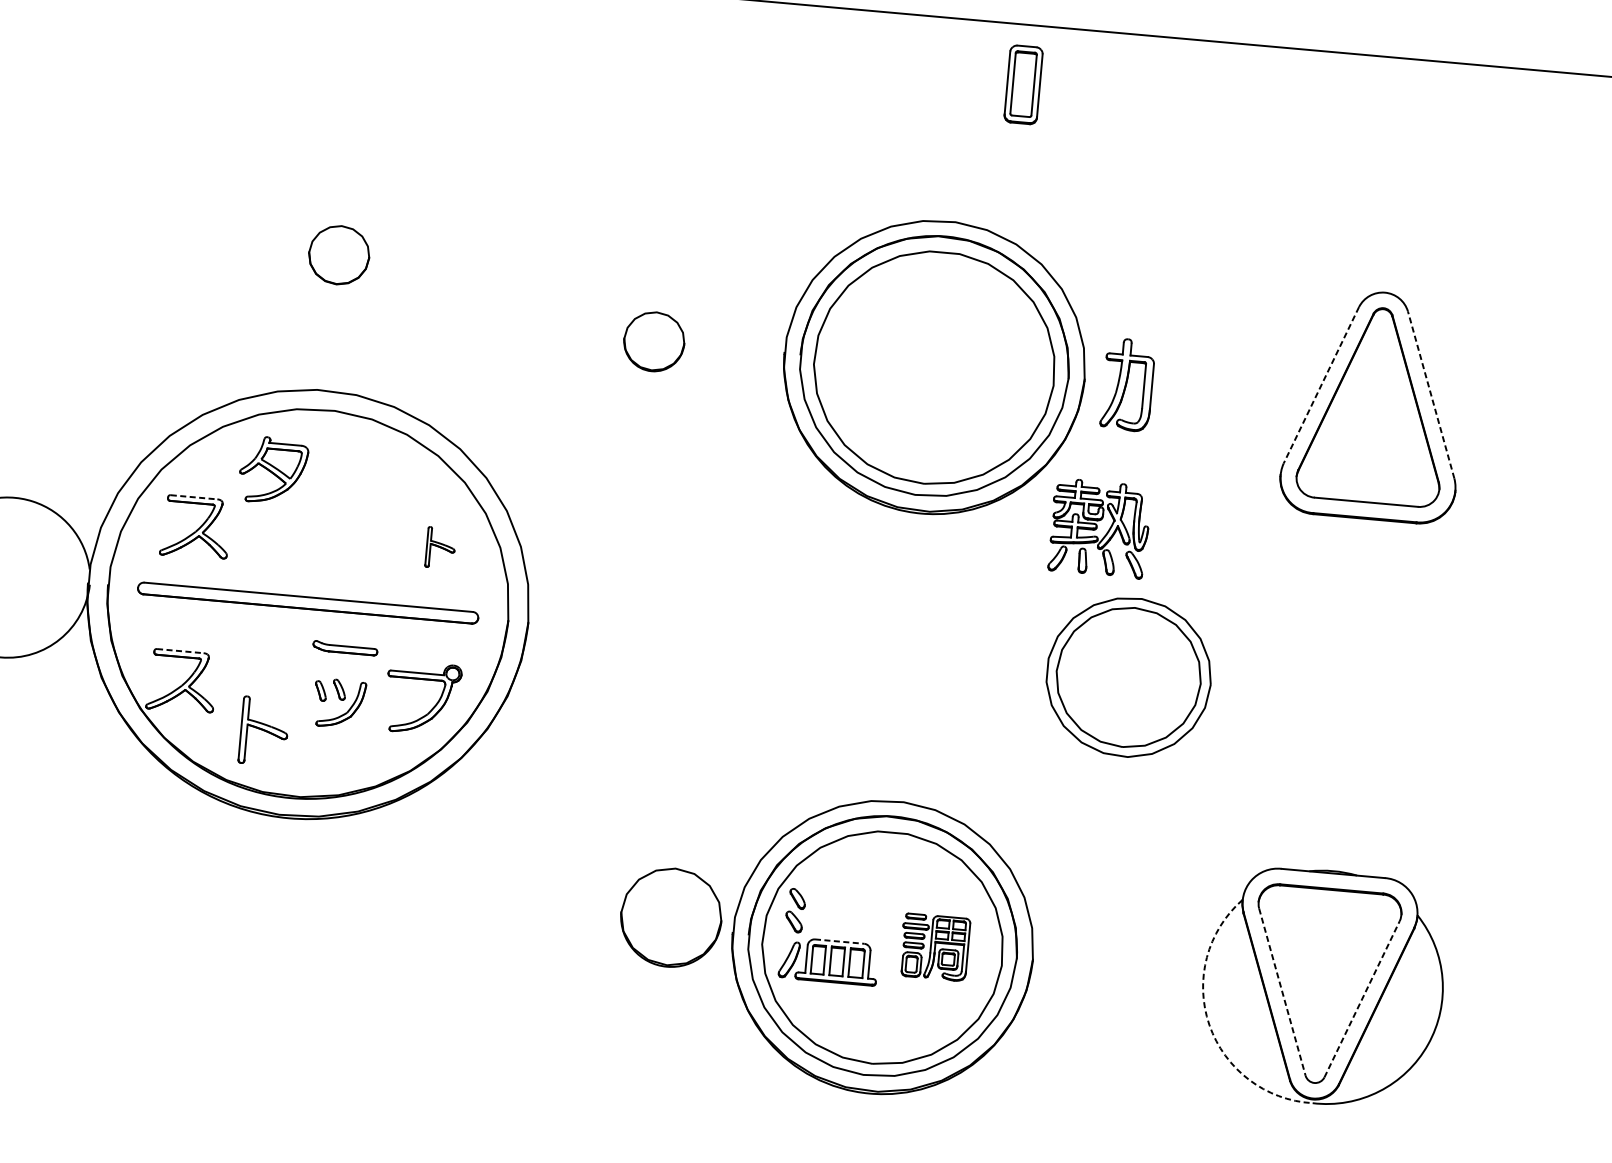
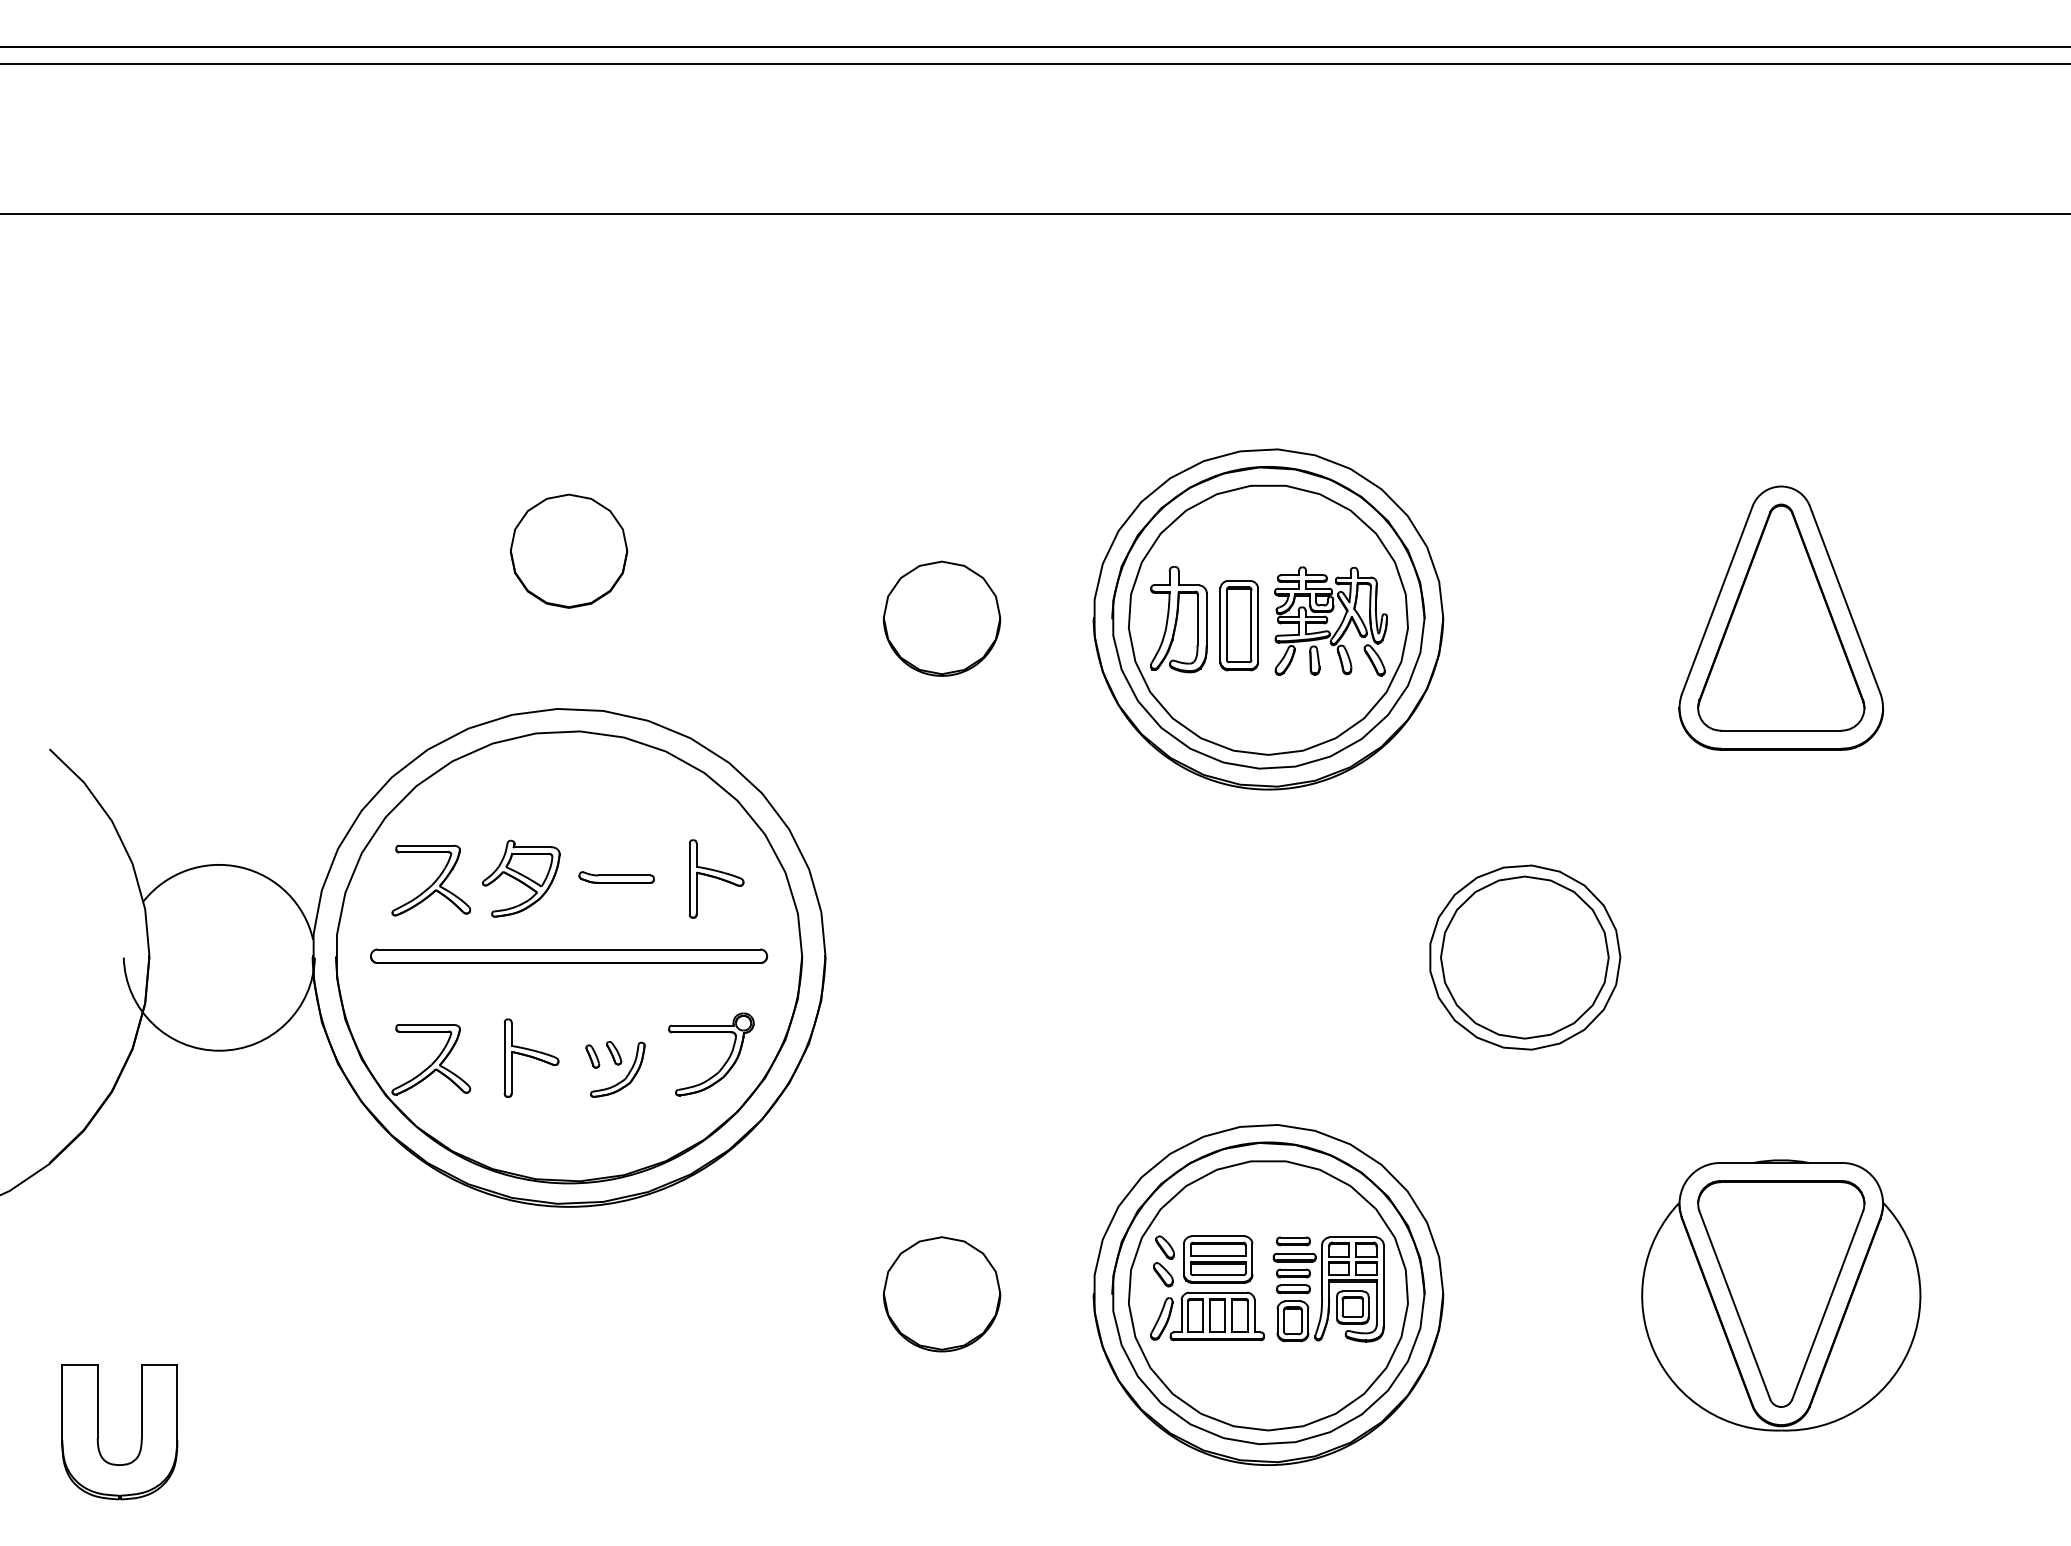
part: (1022, 84) -> (1238, 625), moved
part: (338, 254) -> (568, 550), size x1.67
part: (653, 341) -> (941, 618), size x1.67
part: (1127, 384) -> (1178, 619), moved
line: (1321, 385) -> (1717, 600), dashed -> solid
line: (1431, 395) -> (1845, 600), dashed -> solid
part: (273, 470) -> (521, 878), moved
line: (194, 497) -> (426, 845), dashed -> solid
part: (1099, 528) -> (1330, 621), moved
part: (440, 547) -> (716, 878), size x1.67
part: (345, 648) -> (616, 877), moved
line: (180, 650) -> (426, 1024), dashed -> solid
part: (264, 730) -> (531, 1057), moved
part: (842, 913) -> (1218, 1259), added
part: (670, 917) -> (941, 1294), moved
line: (840, 941) -> (1218, 1292), dashed -> solid
part: (934, 947) -> (1328, 1289), size x1.43
line: (1282, 992) -> (1734, 1305), dashed -> solid
line: (1361, 999) -> (1827, 1305), dashed -> solid
arc: (1209, 1024) -> (1653, 1350), dashed -> solid

